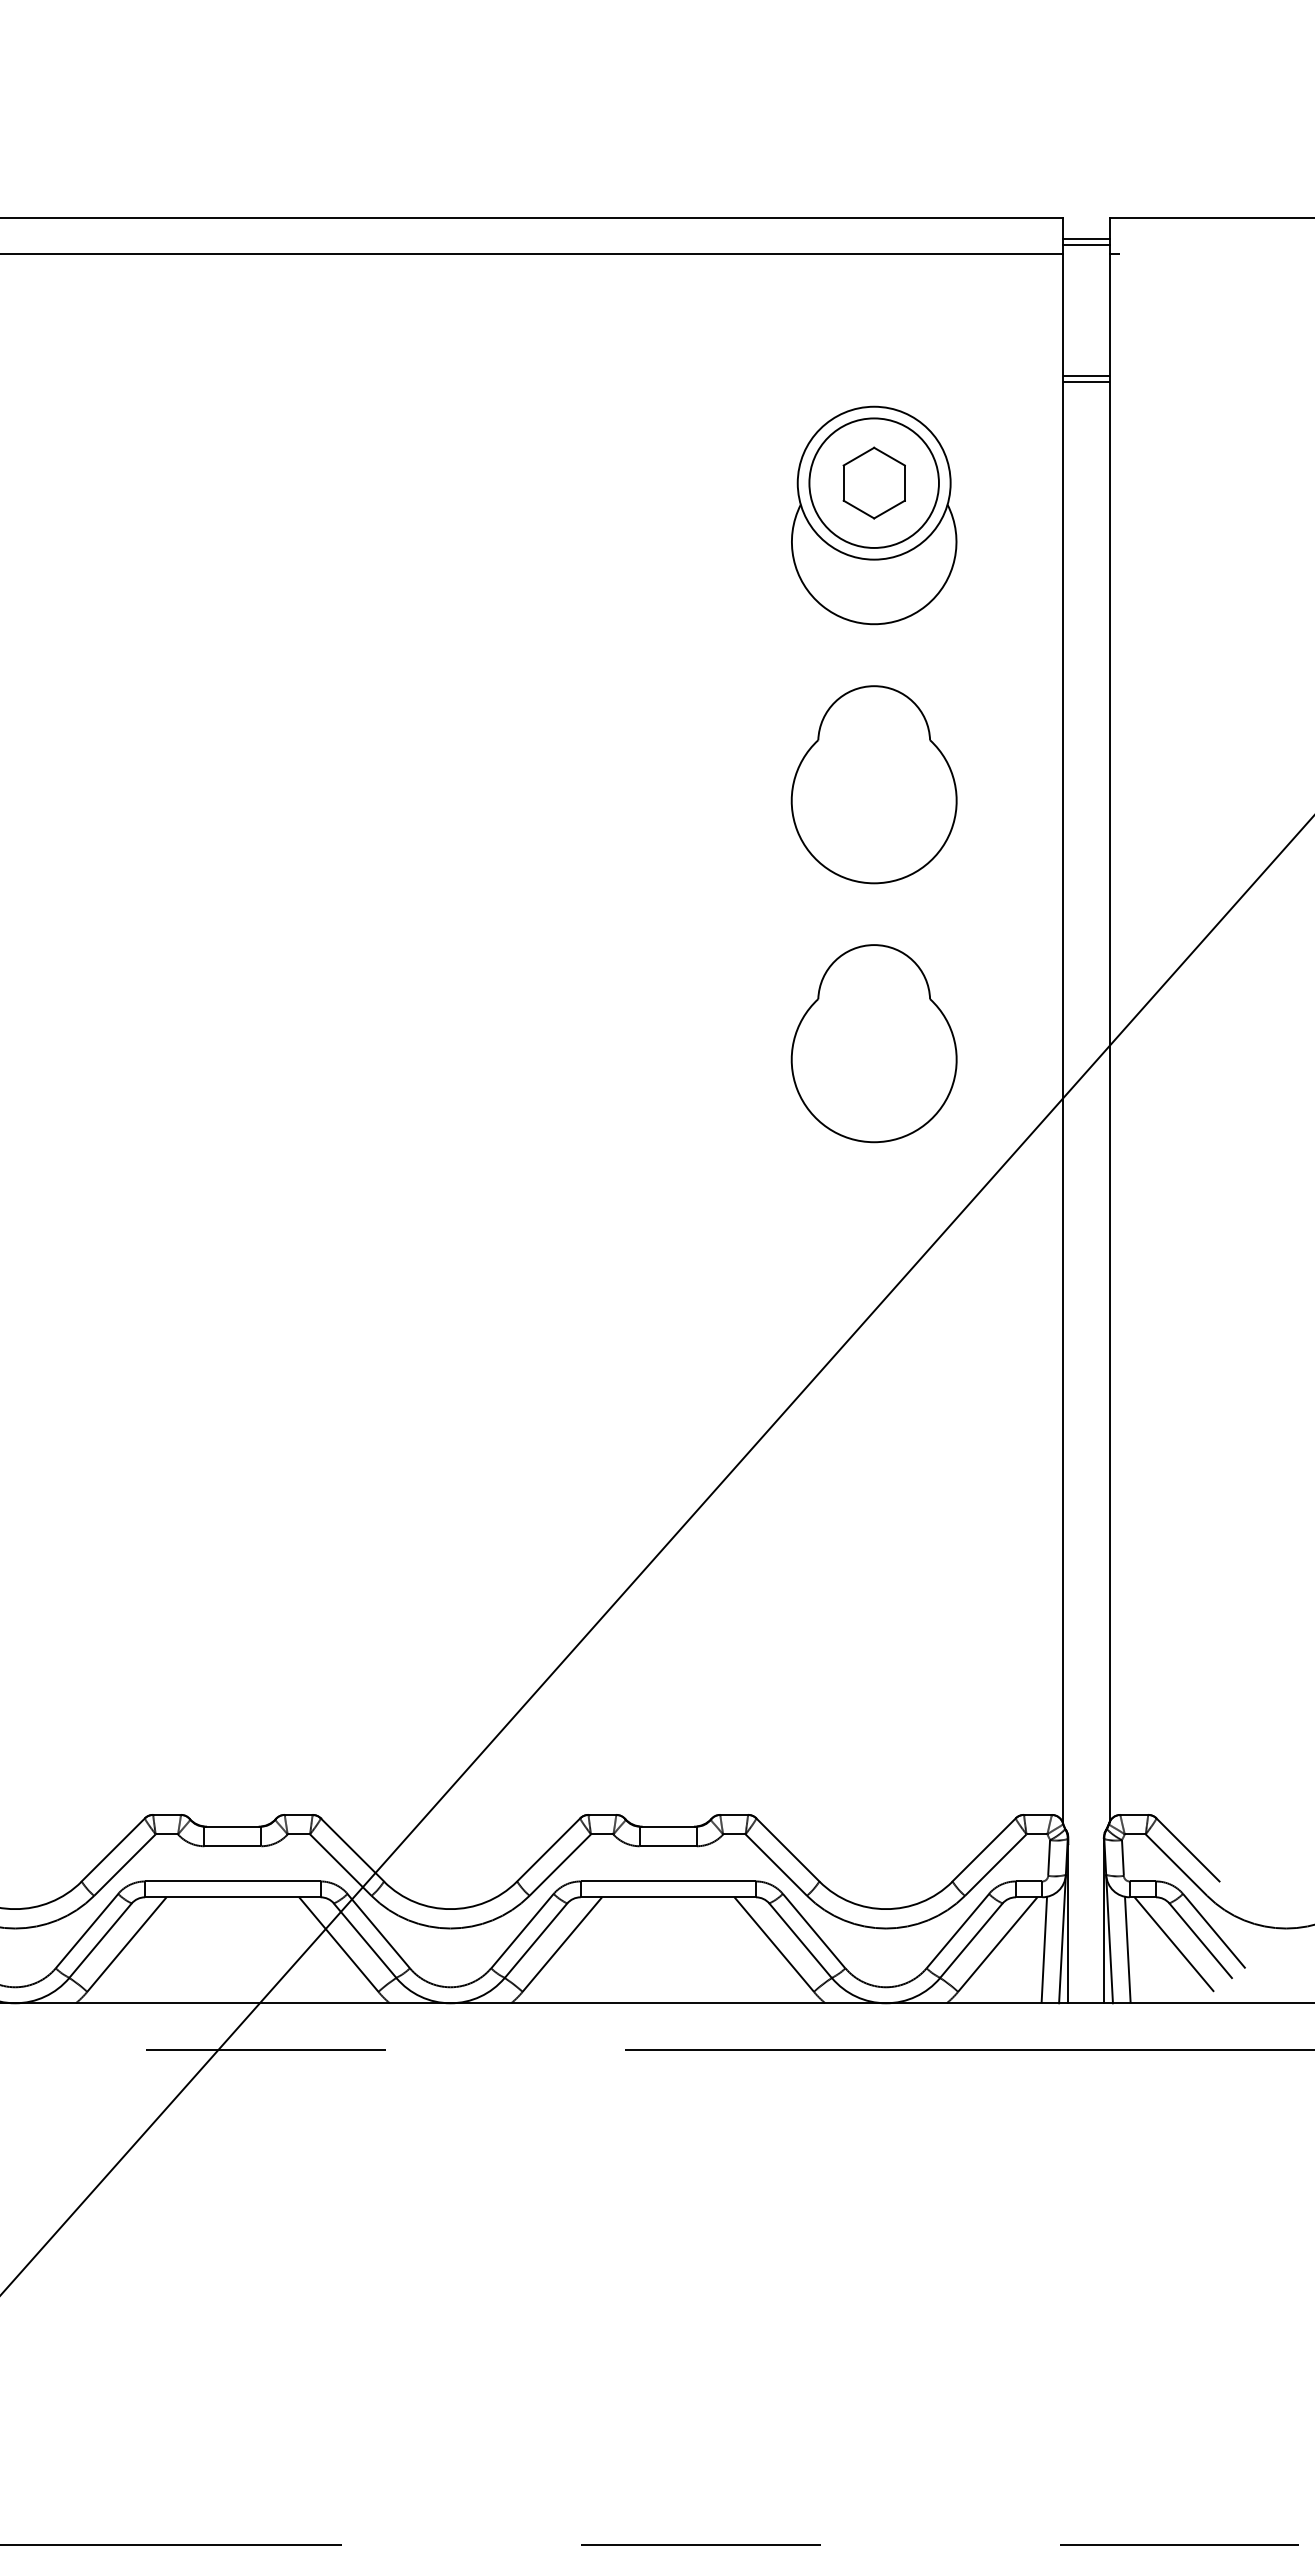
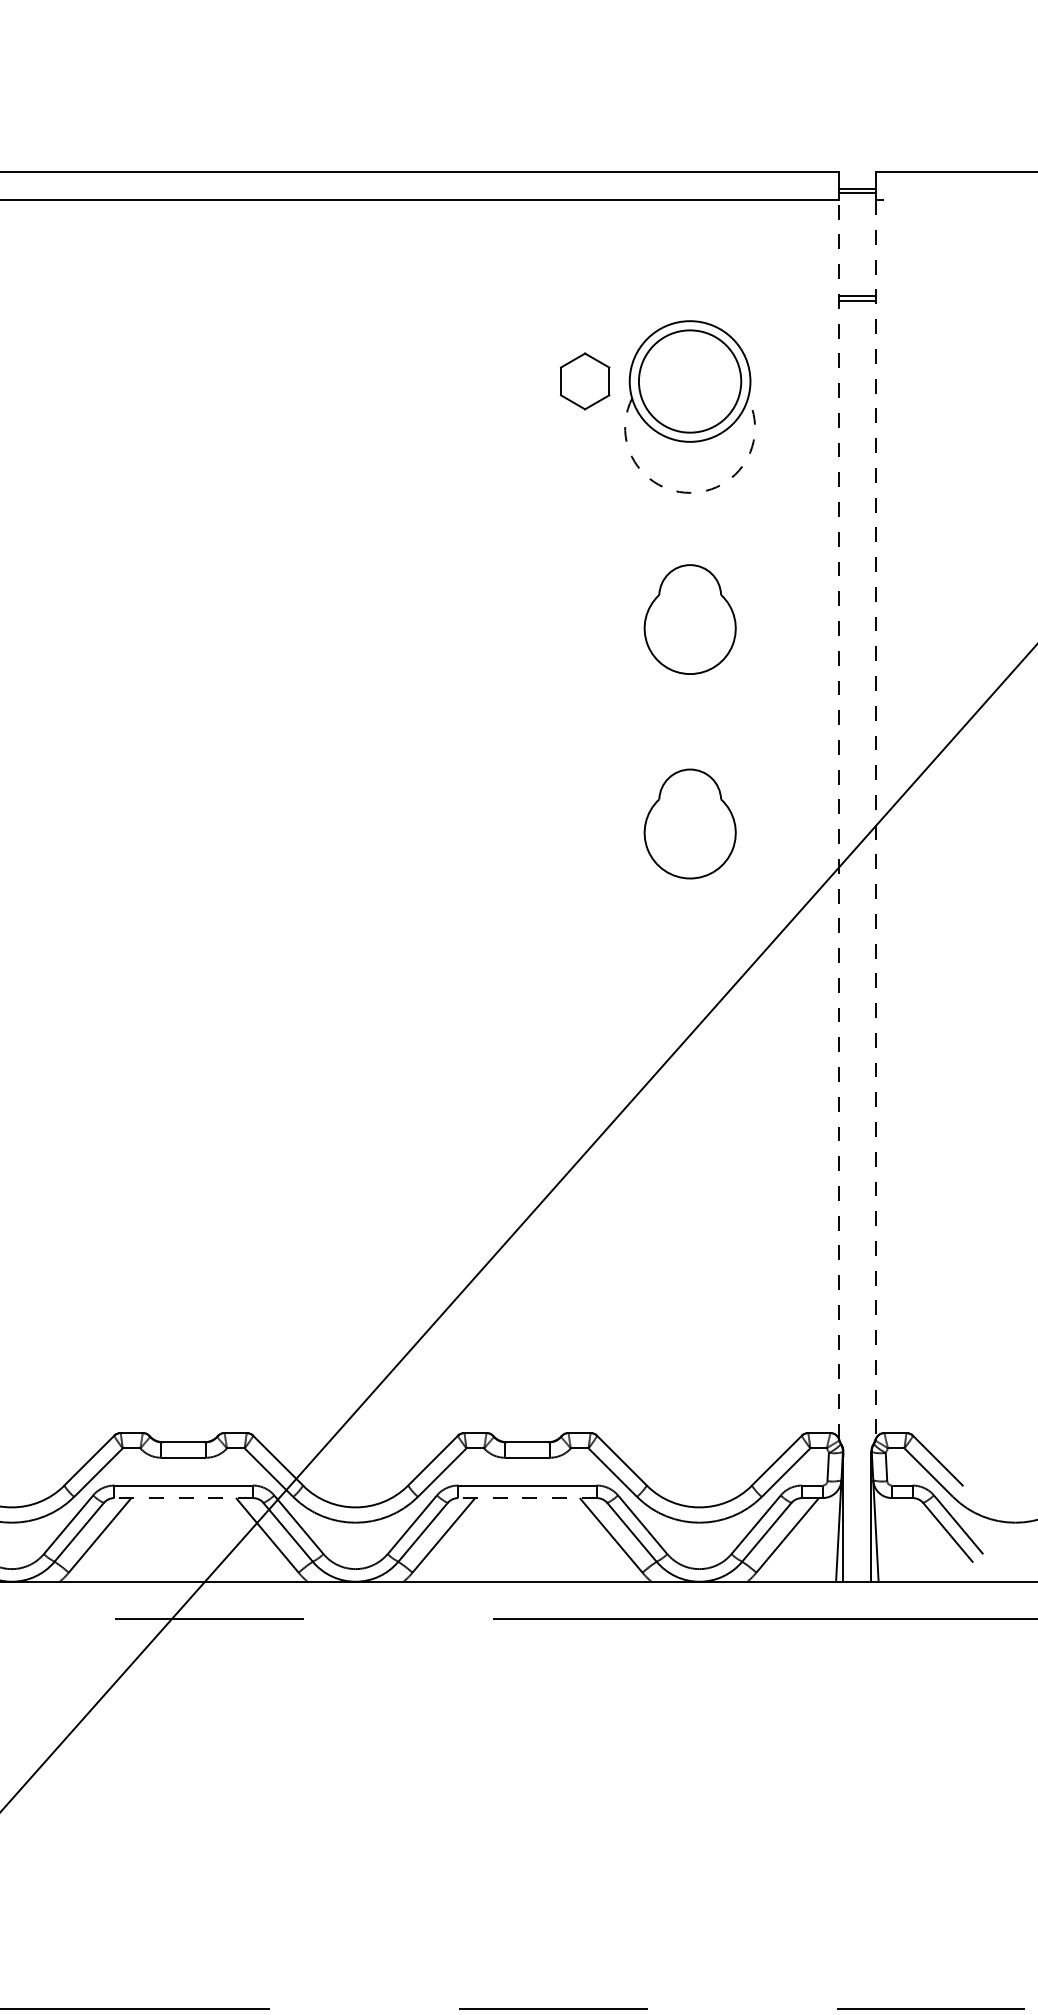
part: (874, 483) -> (585, 381), moved
arc: (874, 623) -> (690, 492), solid -> dashed
part: (874, 784) -> (690, 619), size x0.7
line: (1062, 1037) -> (838, 819), solid -> dashed
line: (1109, 1039) -> (875, 820), solid -> dashed
part: (874, 1042) -> (690, 823), size x0.7
line: (232, 1897) -> (183, 1498), solid -> dashed
line: (668, 1897) -> (527, 1498), solid -> dashed
line: (1173, 1944) -> (926, 1535), removed
line: (1044, 1949) -> (824, 1539), removed
line: (1128, 1949) -> (890, 1539), removed

